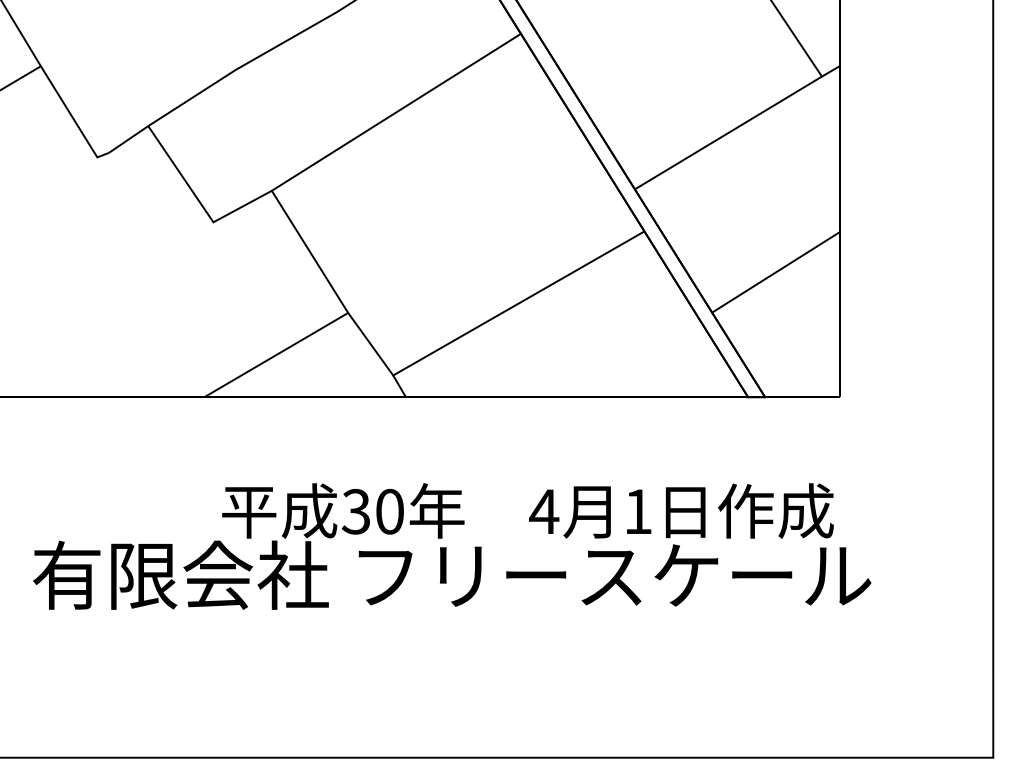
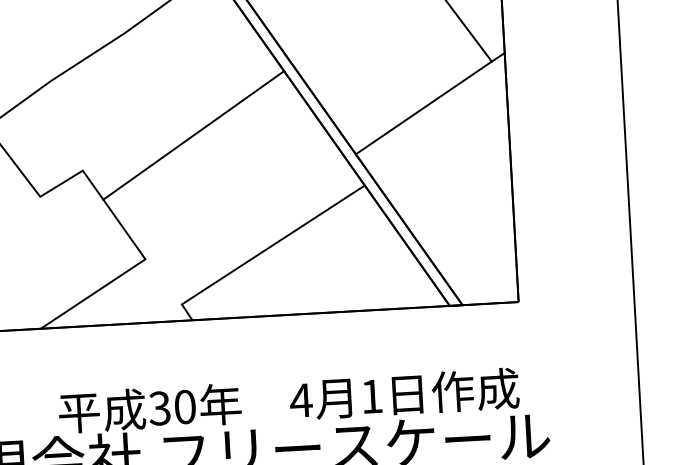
line: (395, 111) -> (193, 134), moved
line: (775, 272) -> (465, 210), removed
line: (370, 343) -> (163, 281), removed

